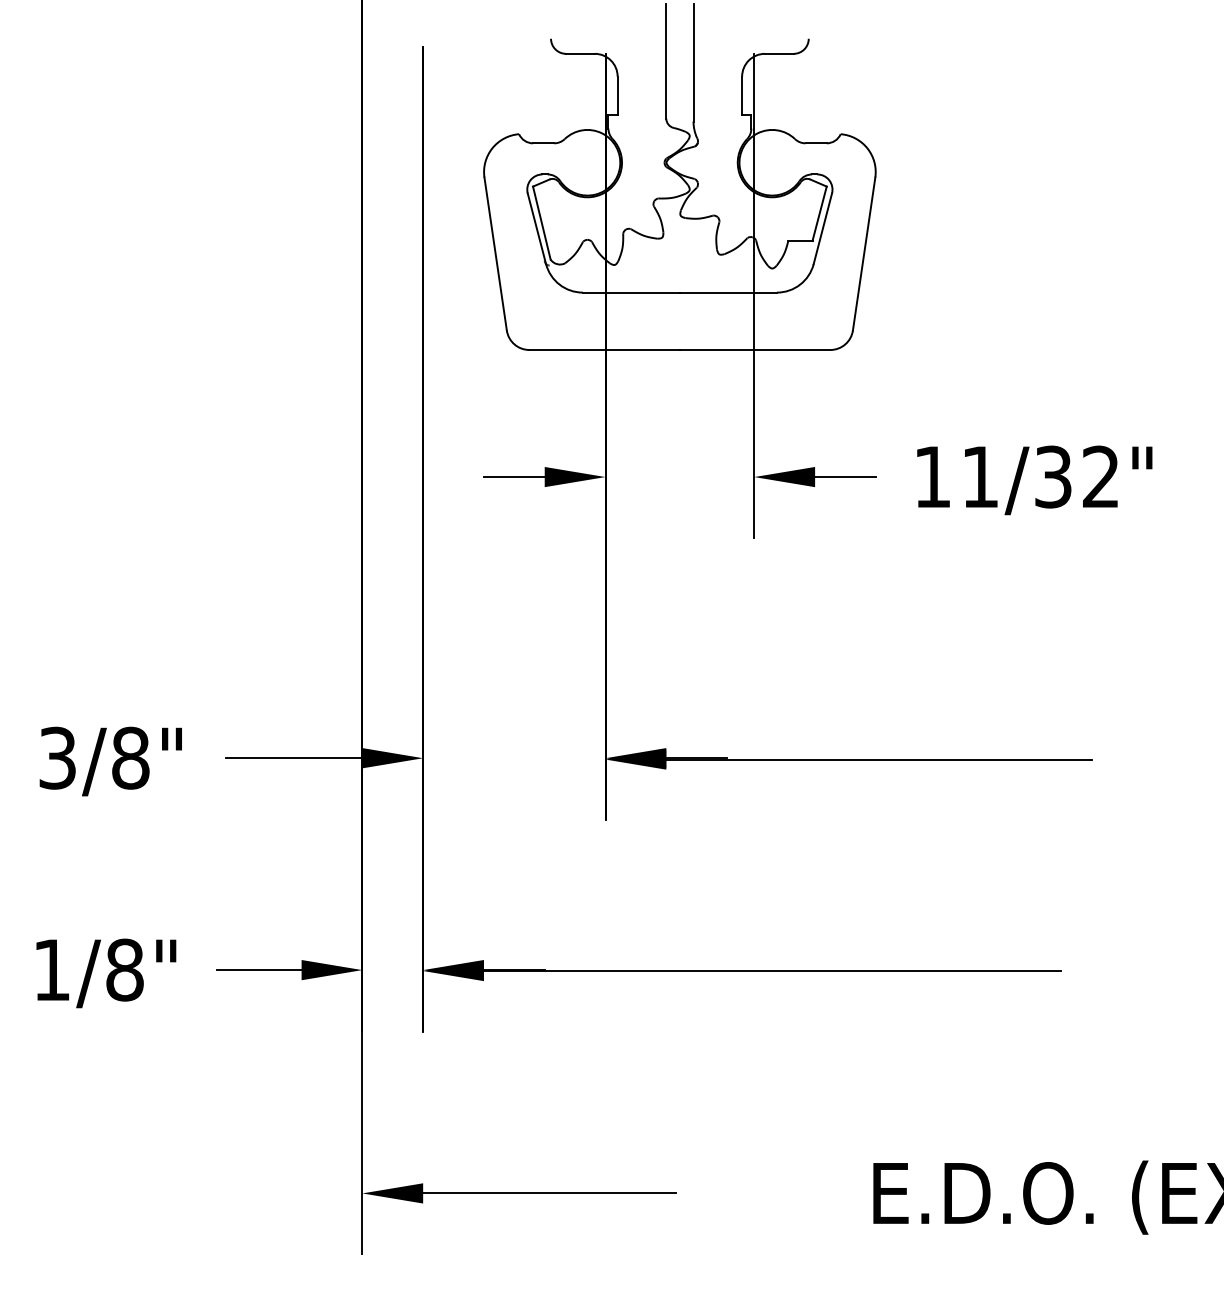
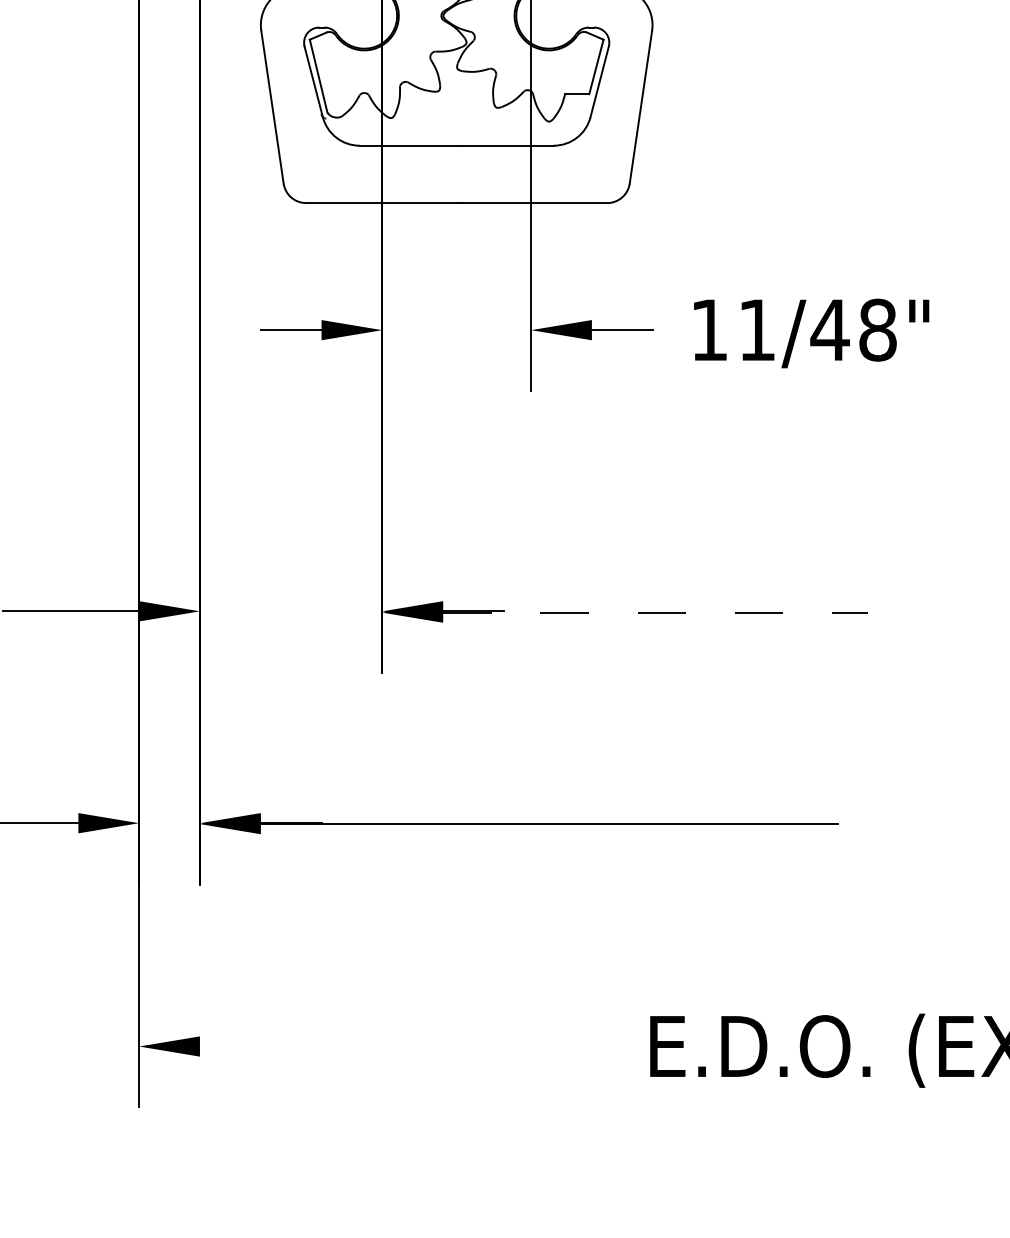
text: (1076, 476) -> (853, 329), 11/32" -> 11/48"
line: (878, 759) -> (655, 612), solid -> dashed
line: (549, 1193) -> (326, 1046), removed

